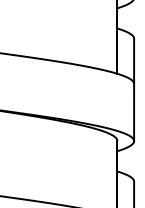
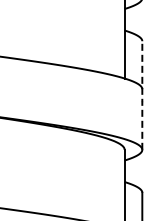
line: (134, 89) -> (142, 95), solid -> dashed

